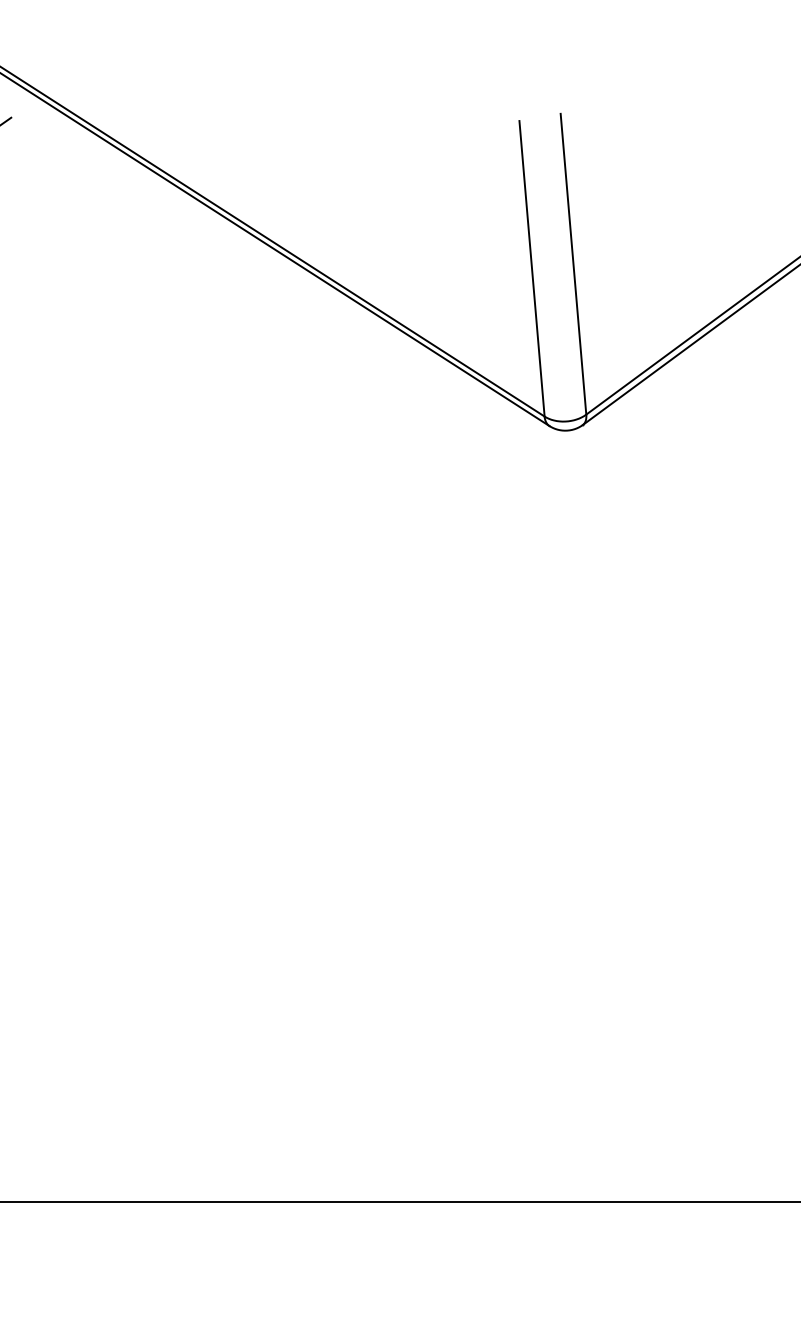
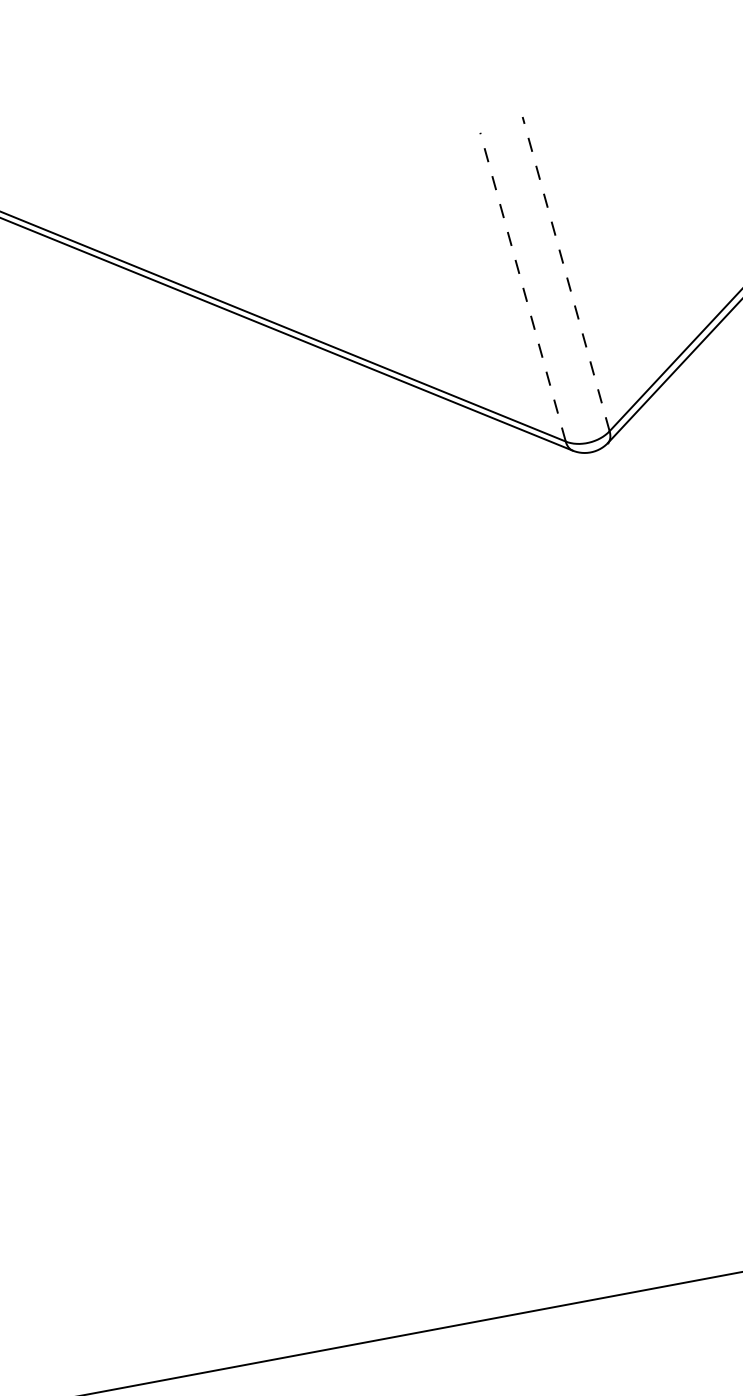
line: (573, 264) -> (566, 274), solid -> dashed
line: (531, 268) -> (522, 286), solid -> dashed

